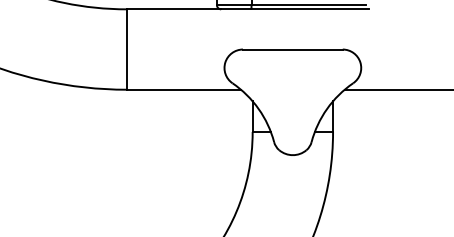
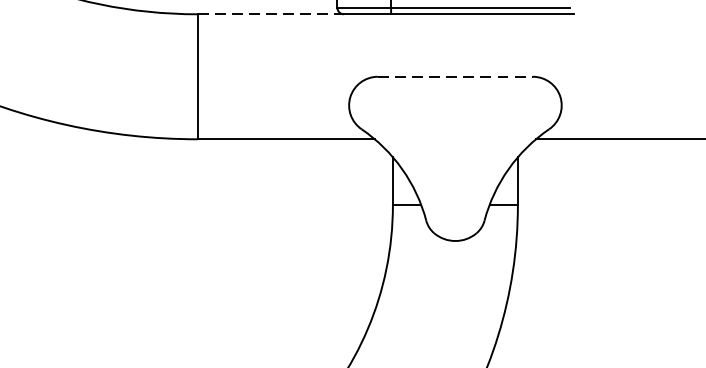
line: (174, 9) -> (271, 14), solid -> dashed
line: (292, 49) -> (454, 76), solid -> dashed

